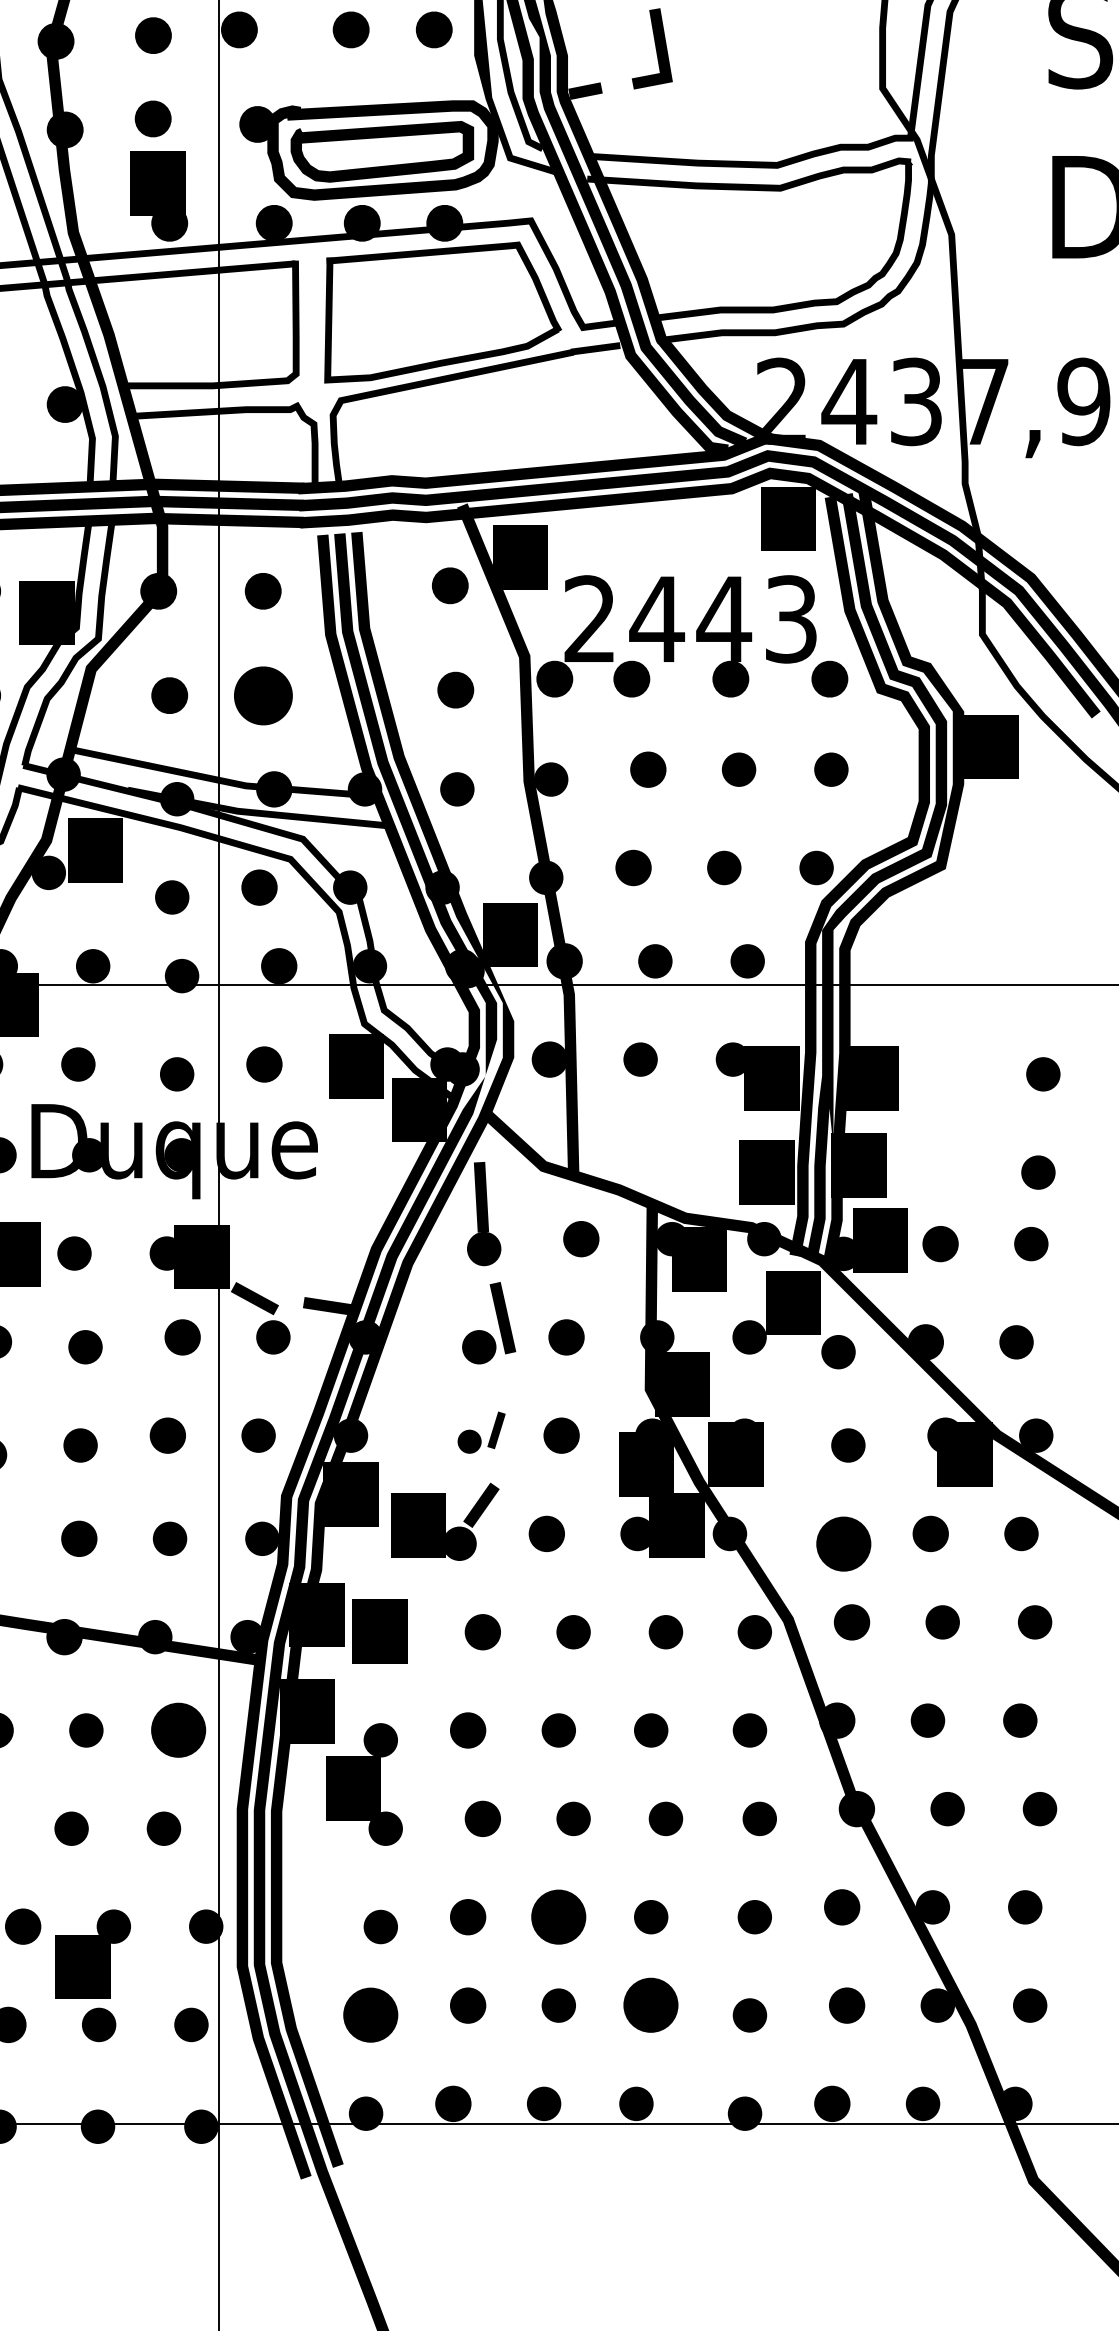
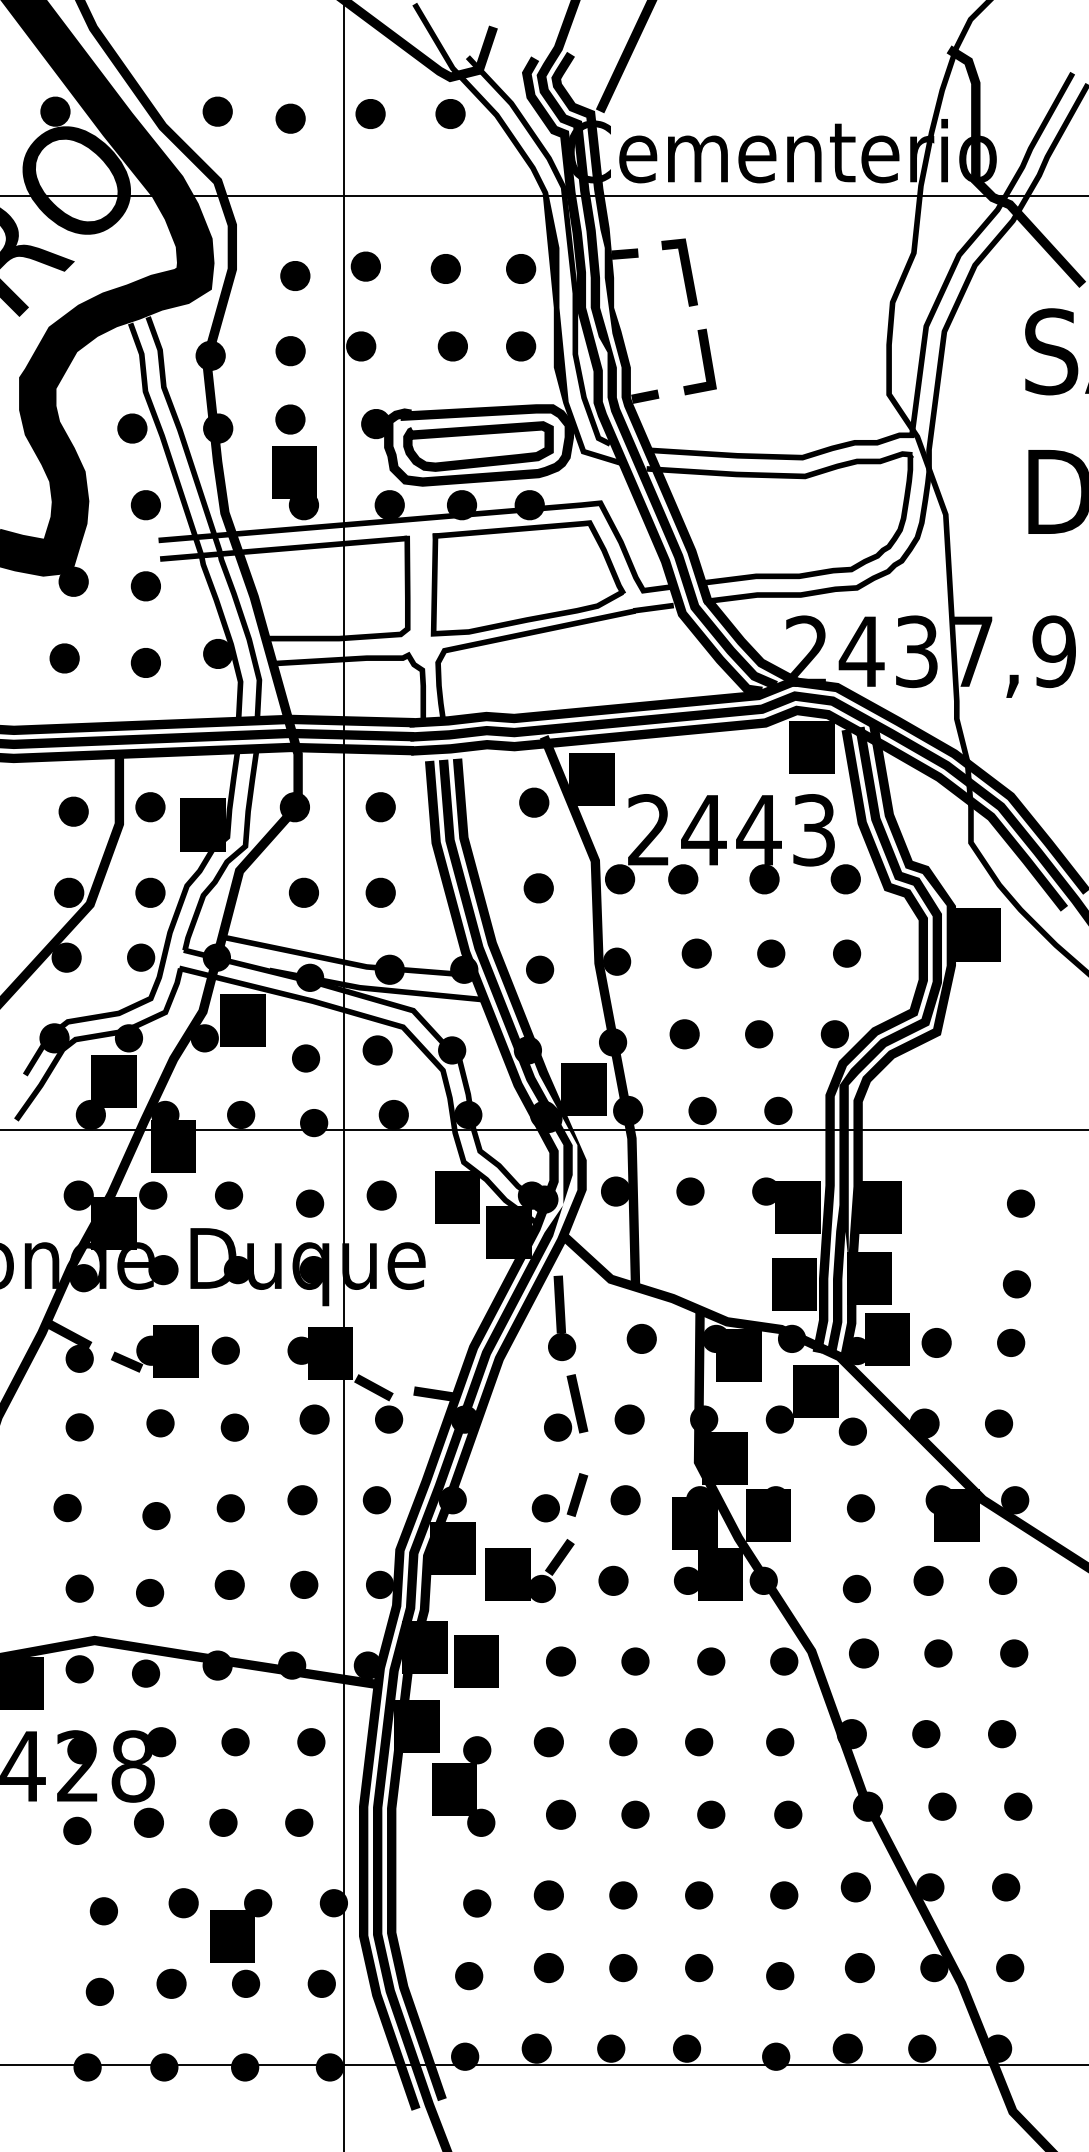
part: (262, 695) -> (380, 892), size x0.62
part: (481, 1432) -> (559, 1497), size x1.43
part: (842, 1543) -> (856, 1588), size x0.62
part: (178, 1730) -> (311, 1742), size x0.62
part: (559, 1917) -> (623, 1895), size x0.62
part: (651, 2006) -> (699, 1968), size x0.62
part: (371, 2015) -> (469, 1976), size x0.62

